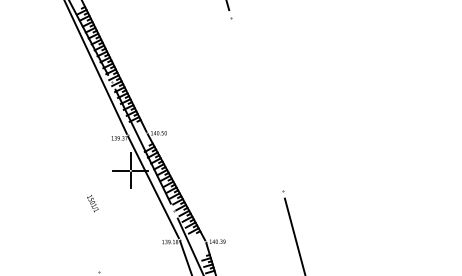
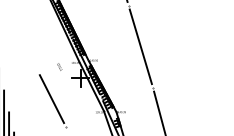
line: (256, 103) -> (140, 46), added
text: (92, 202) -> (59, 66), moved
line: (69, 215) -> (51, 99), added

